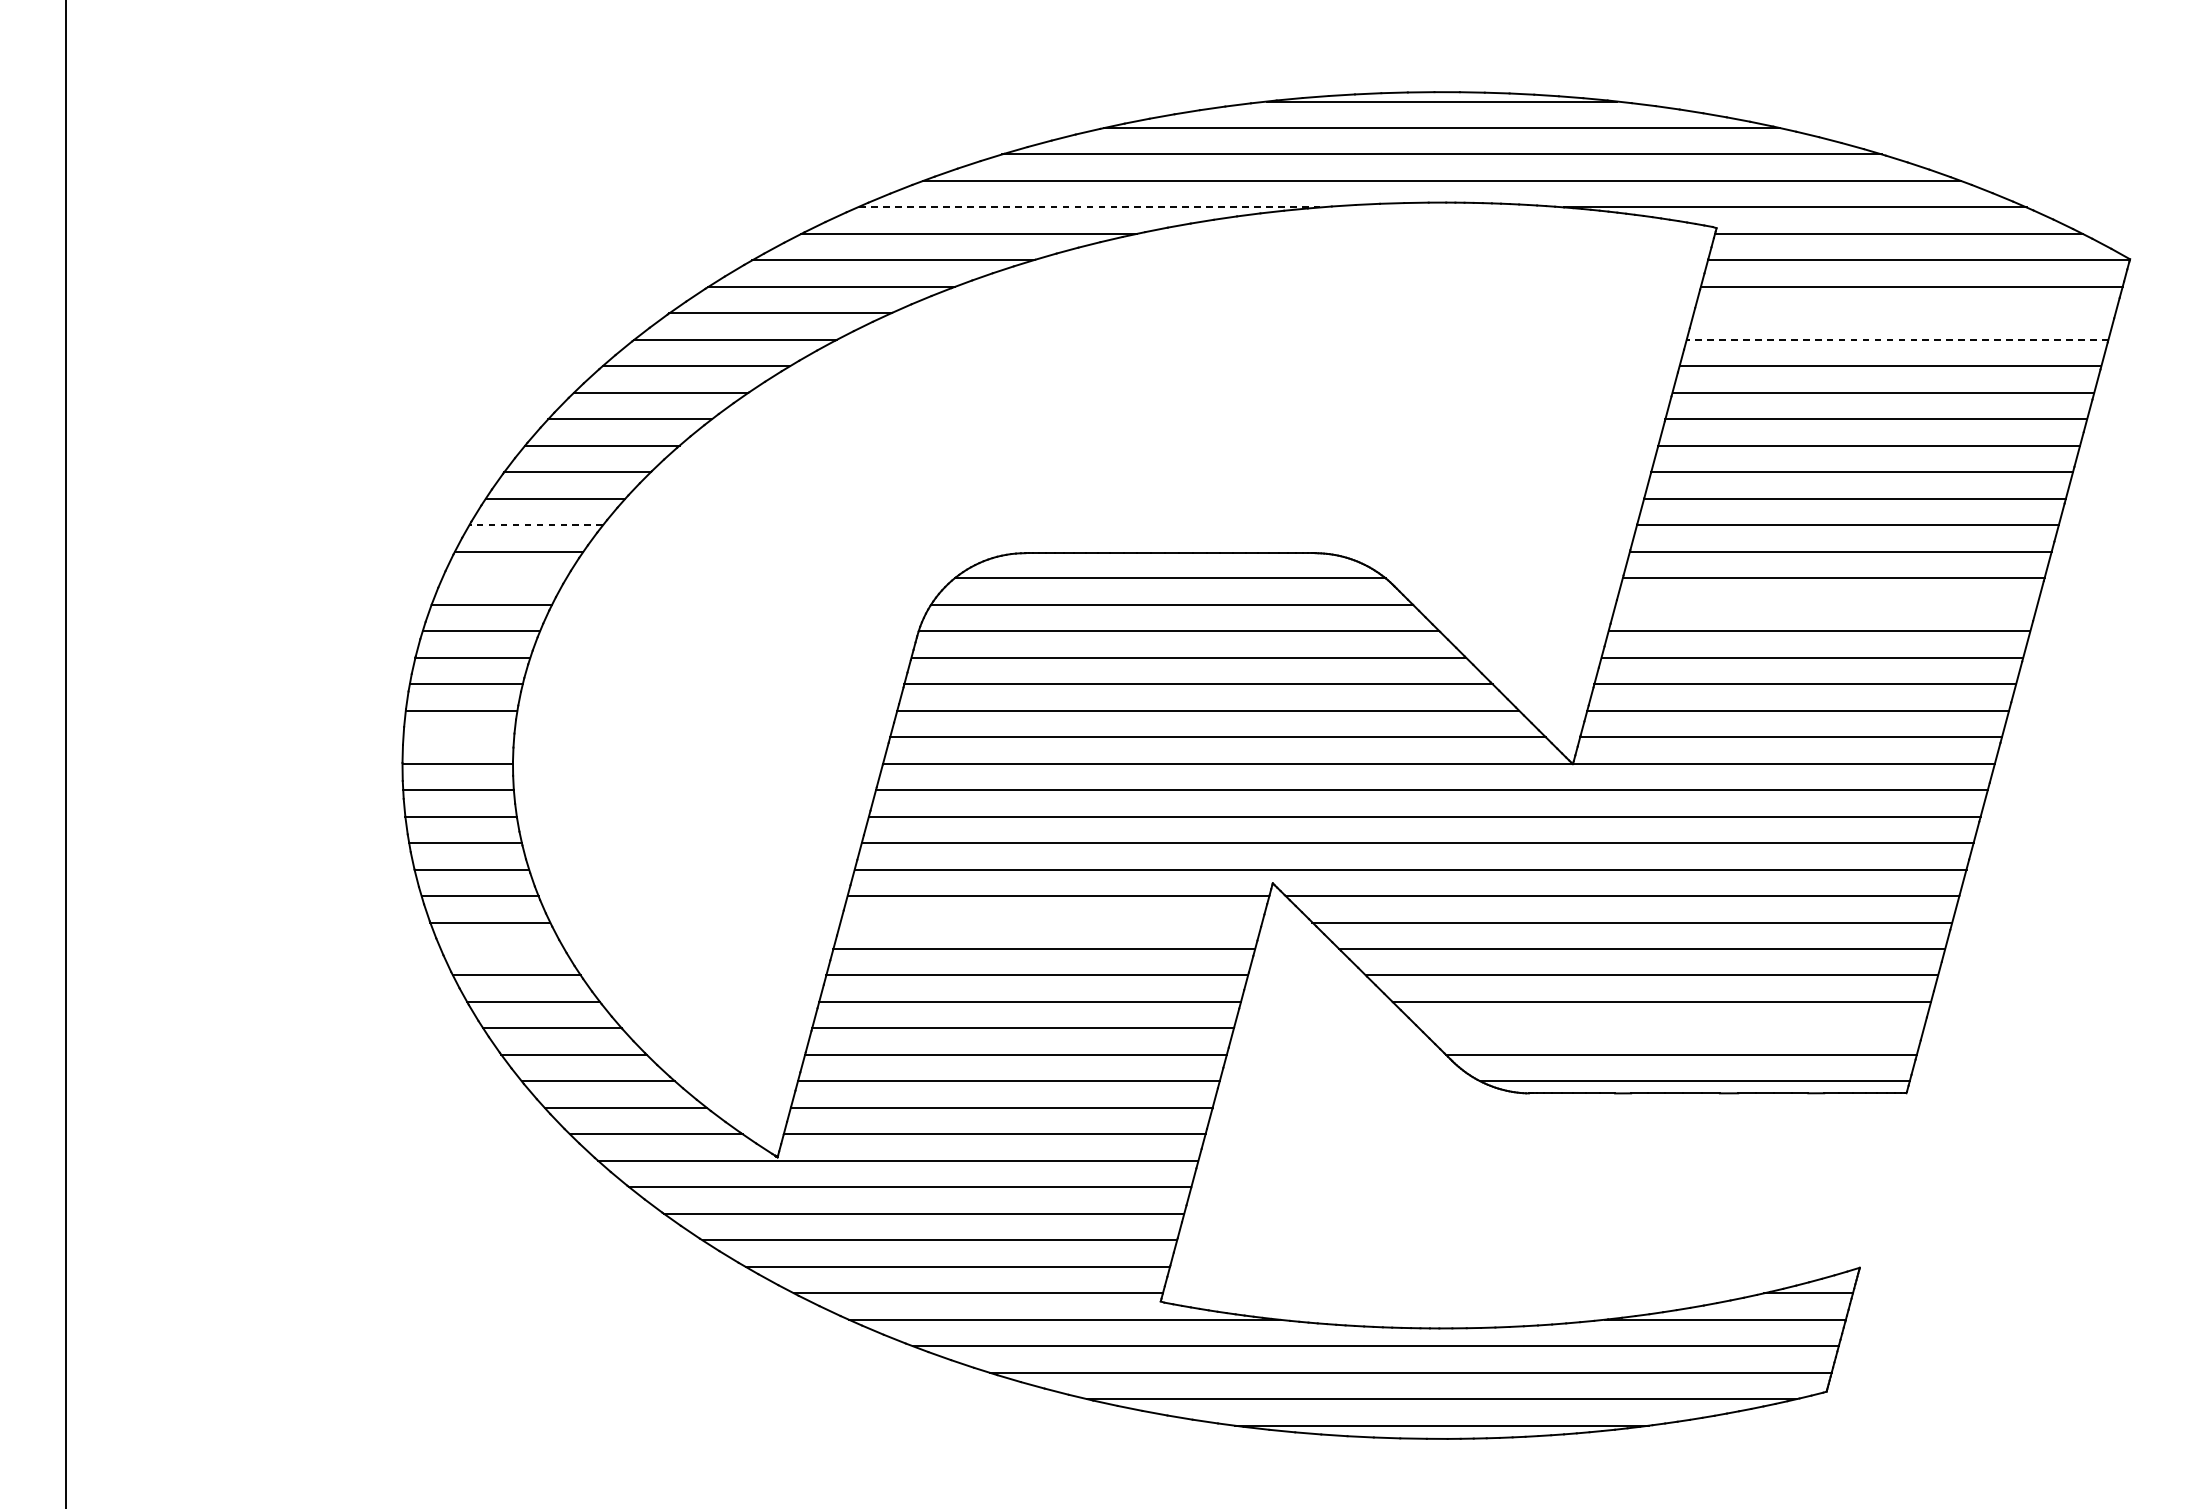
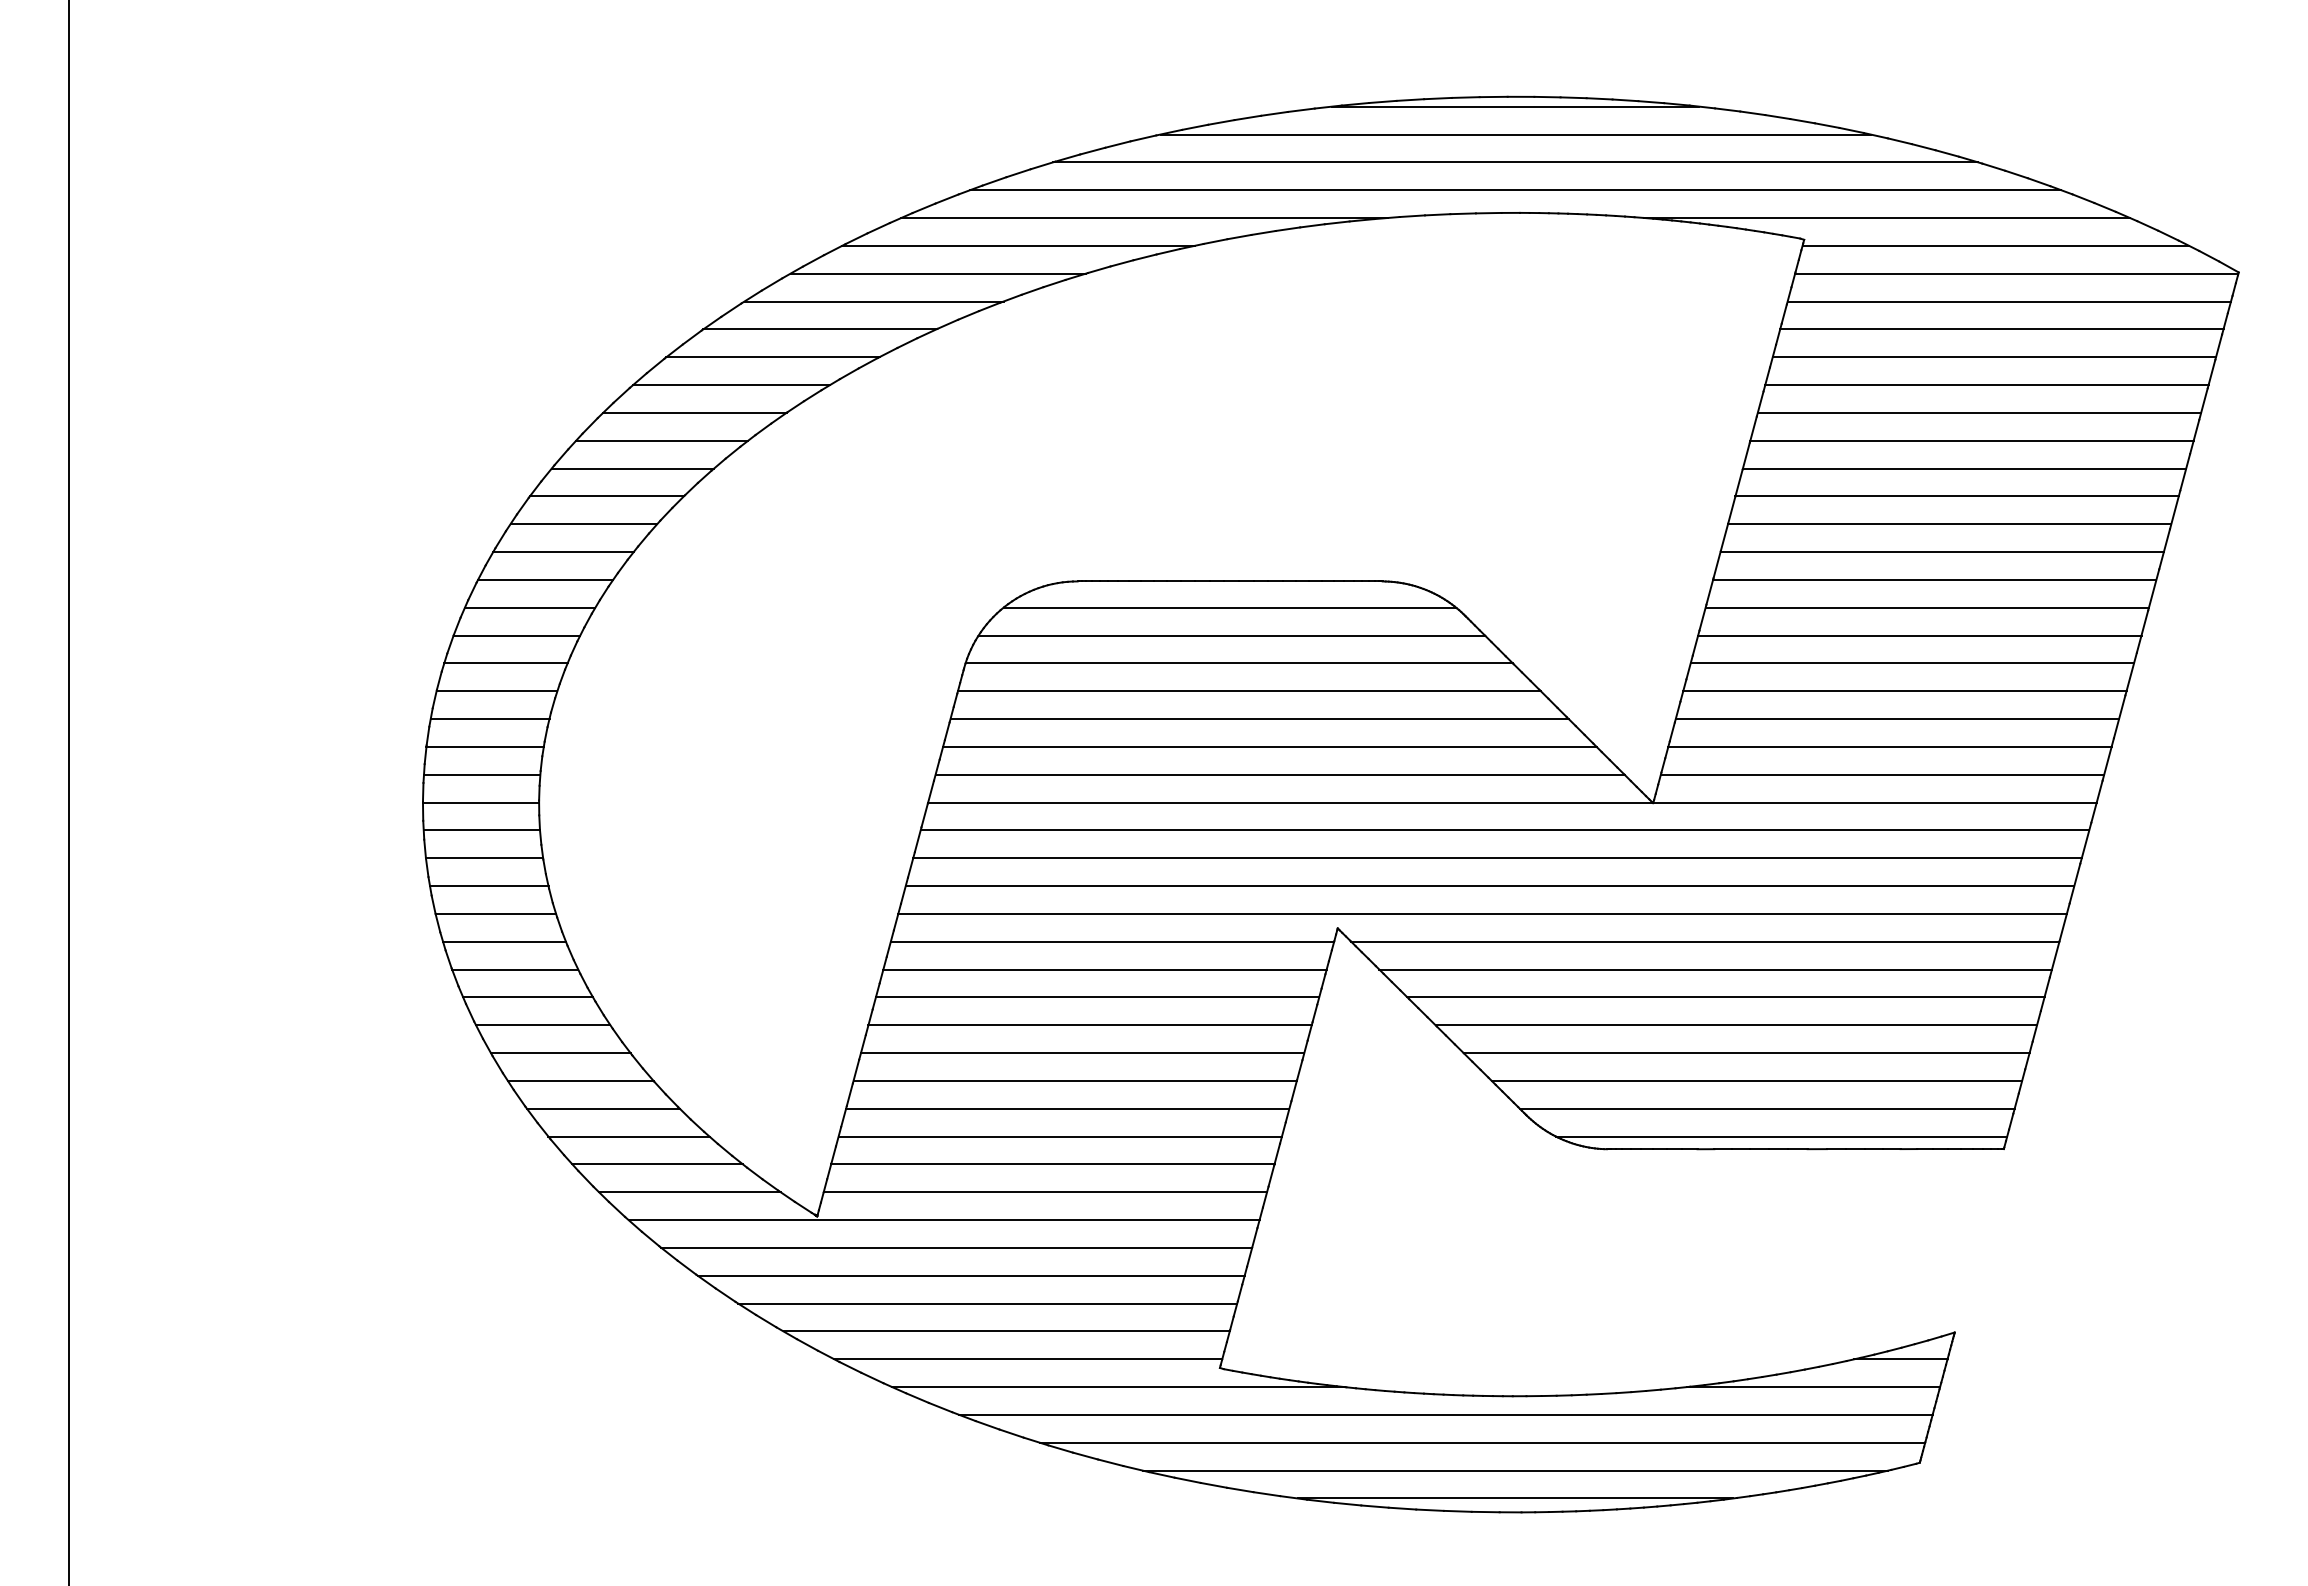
line: (1088, 207) -> (1144, 218), dashed -> solid
line: (1904, 313) -> (2001, 329), added
line: (1897, 340) -> (1994, 357), dashed -> solid
line: (535, 525) -> (562, 552), dashed -> solid
line: (503, 578) -> (529, 607), added
line: (1826, 604) -> (1919, 635), added
line: (458, 736) -> (481, 774), added
line: (1050, 922) -> (1104, 969), added
line: (502, 949) -> (528, 997), added
line: (1671, 1028) -> (1756, 1080), added

